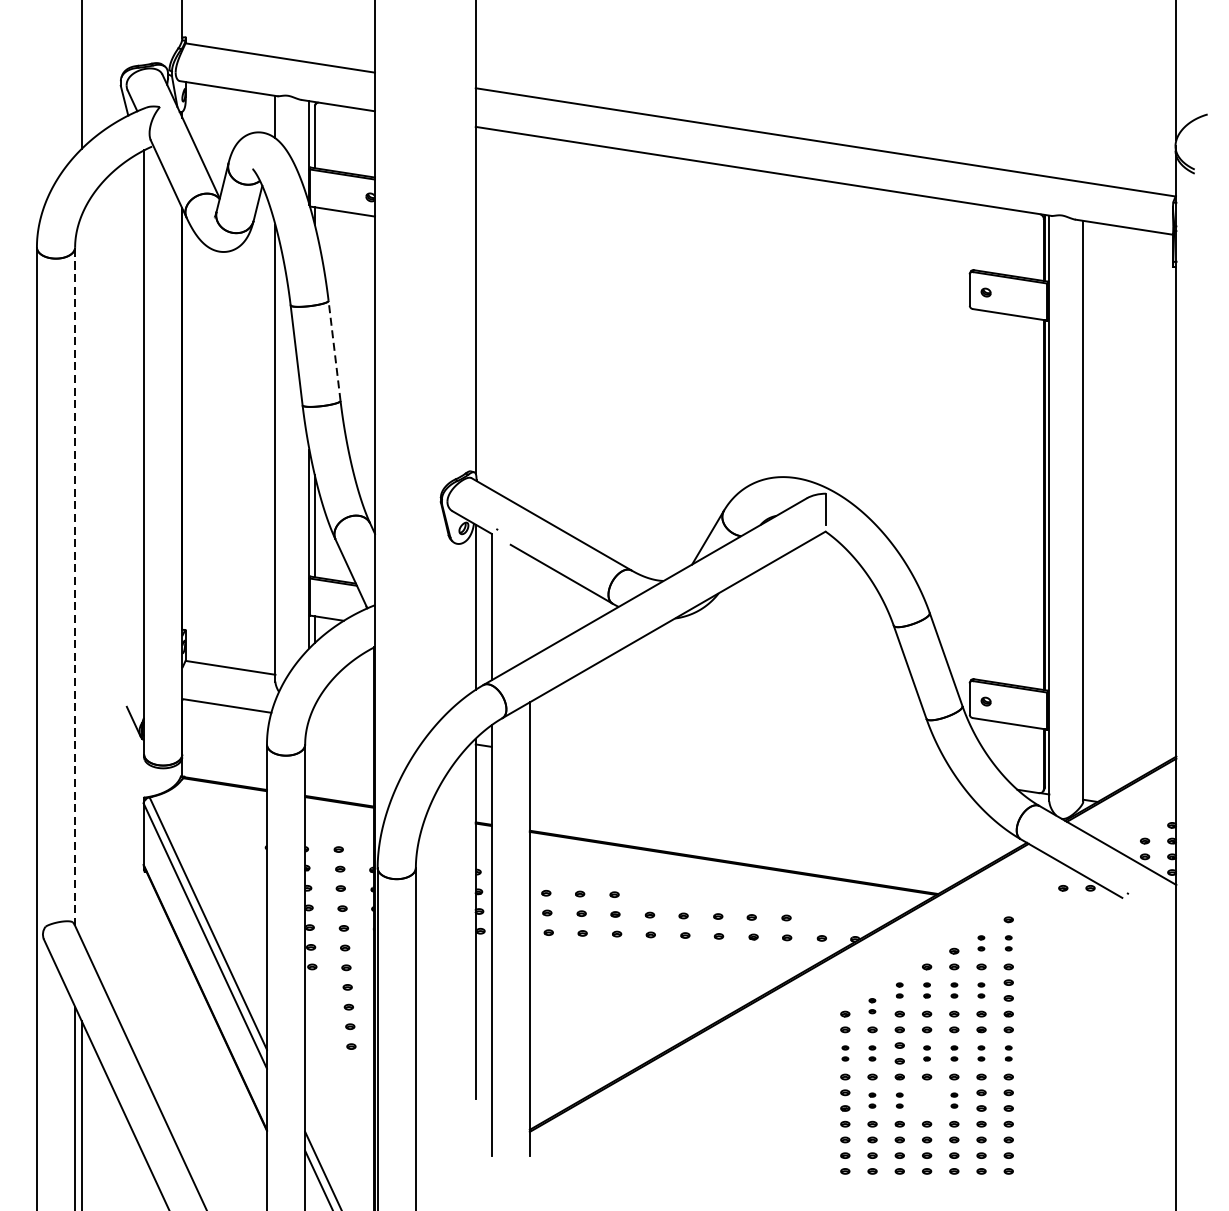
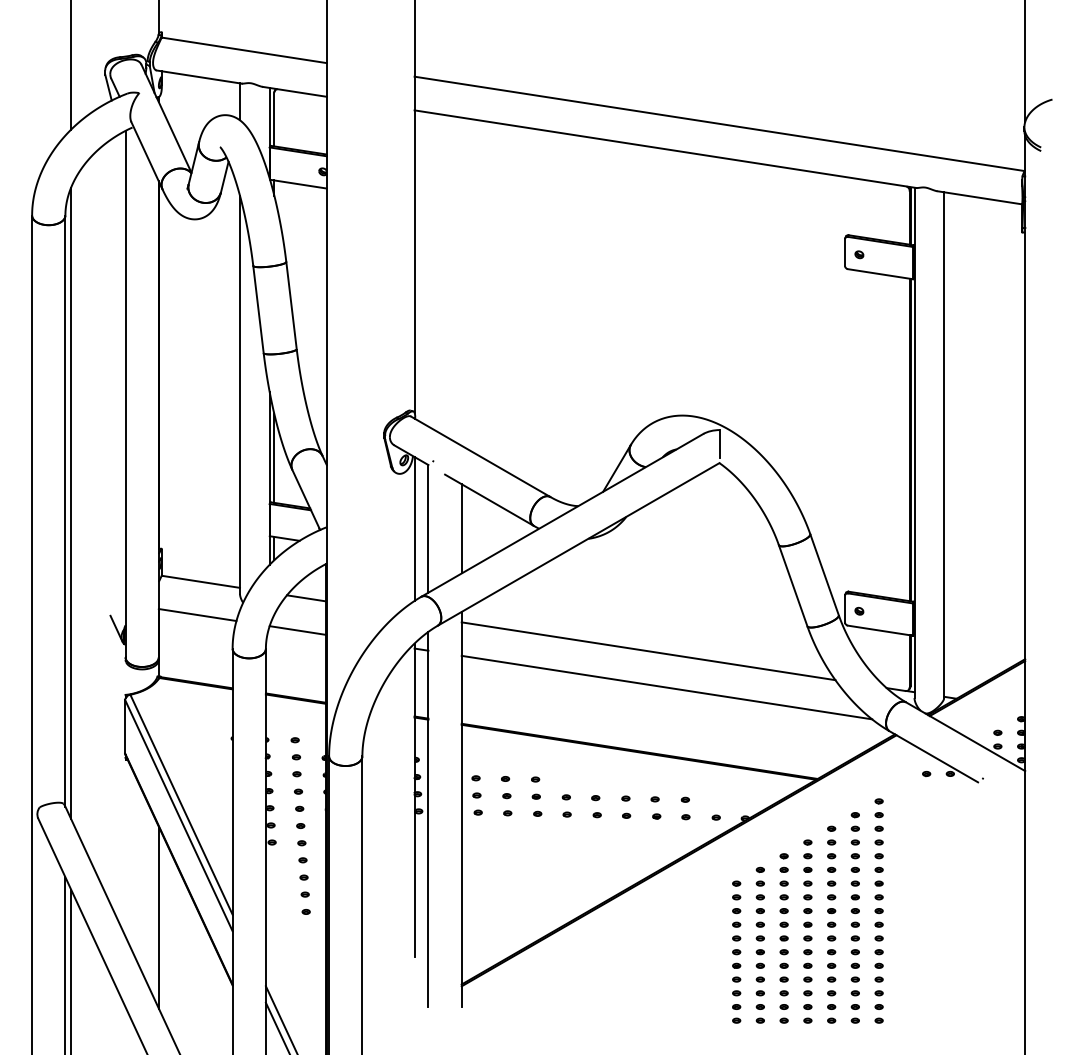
line: (334, 350) -> (291, 305), dashed -> solid
line: (82, 577) -> (71, 503), added
line: (75, 587) -> (65, 511), dashed -> solid
line: (529, 606) -> (461, 528), added
line: (351, 686) -> (306, 598), added
line: (341, 723) -> (297, 630), added
line: (744, 747) -> (648, 651), added
line: (764, 789) -> (666, 687), added
part: (980, 942) -> (854, 821), size x1.43
part: (1008, 942) -> (878, 821), size x1.43
part: (899, 989) -> (783, 862), size x1.43
part: (926, 989) -> (807, 862), size x1.43
part: (954, 989) -> (831, 862), size x1.43
part: (980, 989) -> (854, 862), size x1.43
part: (871, 1005) -> (759, 876), size x1.43
line: (181, 1052) -> (158, 917), added
part: (845, 1052) -> (736, 917), size x1.43
part: (871, 1052) -> (759, 917), size x1.43
part: (926, 1052) -> (807, 917), size x1.43
part: (954, 1052) -> (831, 917), size x1.43
part: (980, 1052) -> (854, 917), size x1.43
part: (1008, 1052) -> (878, 917), size x1.43
part: (871, 1100) -> (759, 958), size x1.43
part: (899, 1100) -> (783, 958), size x1.43
part: (926, 1100) -> (807, 958), added
part: (954, 1100) -> (831, 958), size x1.43

